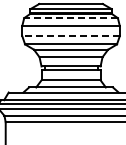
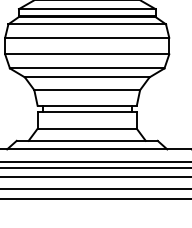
line: (71, 18) -> (87, 24), dashed -> solid
line: (71, 36) -> (87, 55), dashed -> solid

